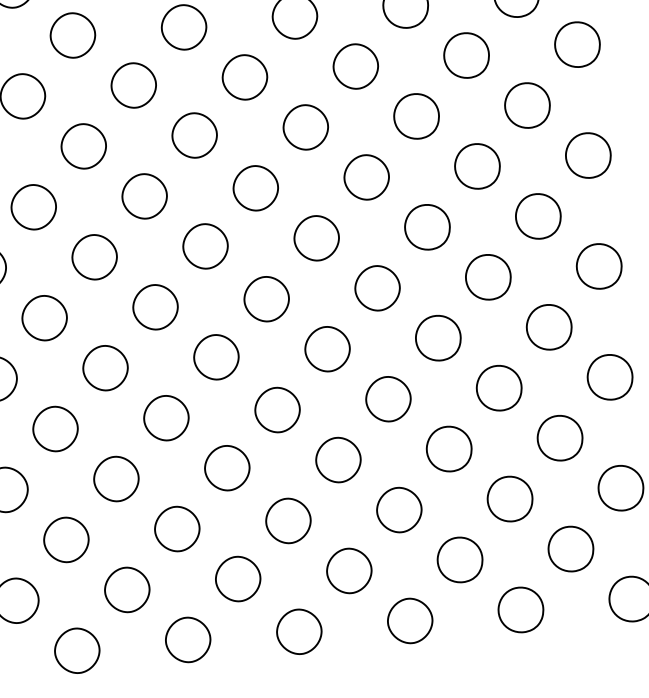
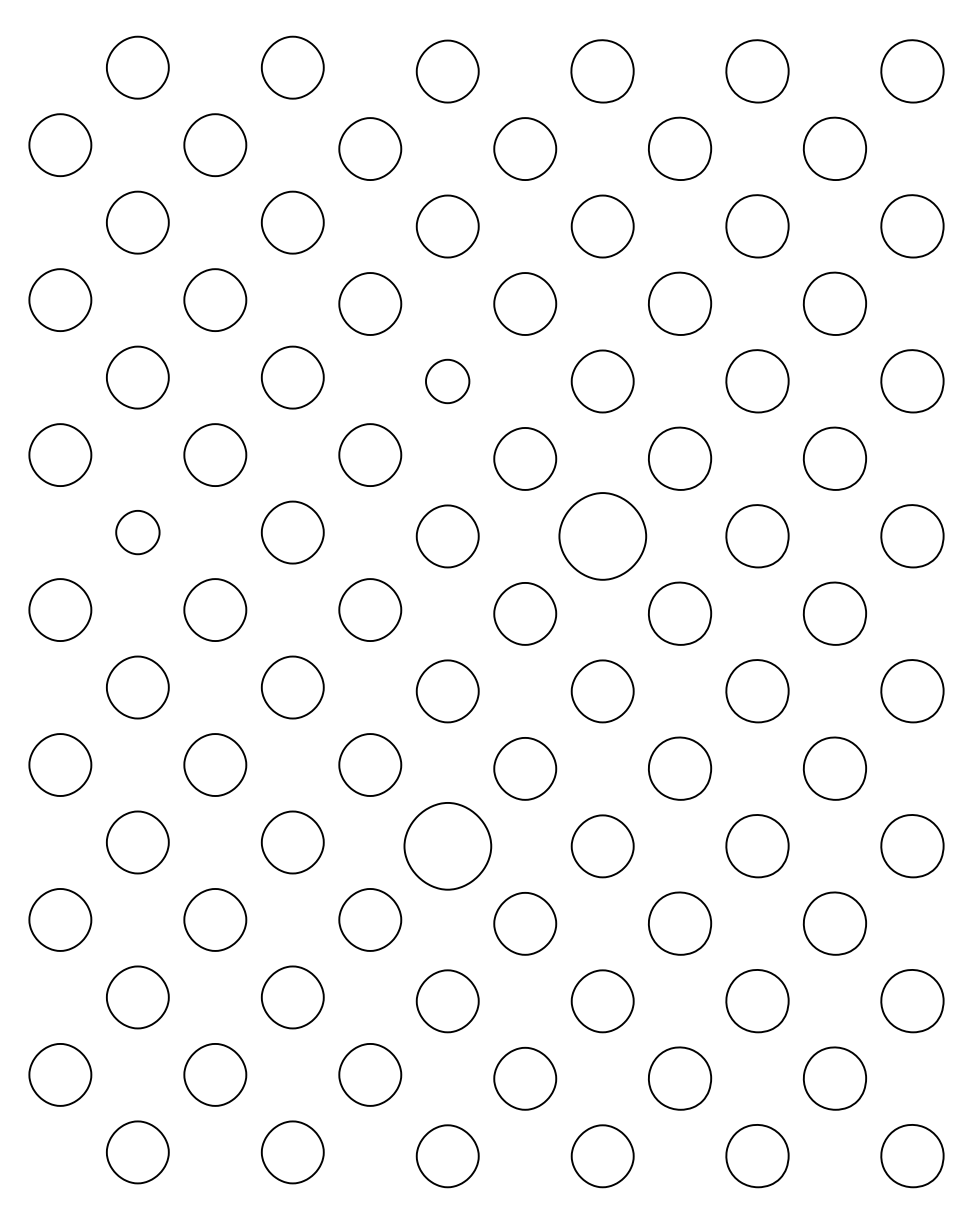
part: (244, 77) -> (447, 381), size x0.7
part: (366, 177) -> (602, 536), size x1.4
part: (33, 207) -> (137, 532), size x0.7
part: (277, 410) -> (447, 846), size x1.4

